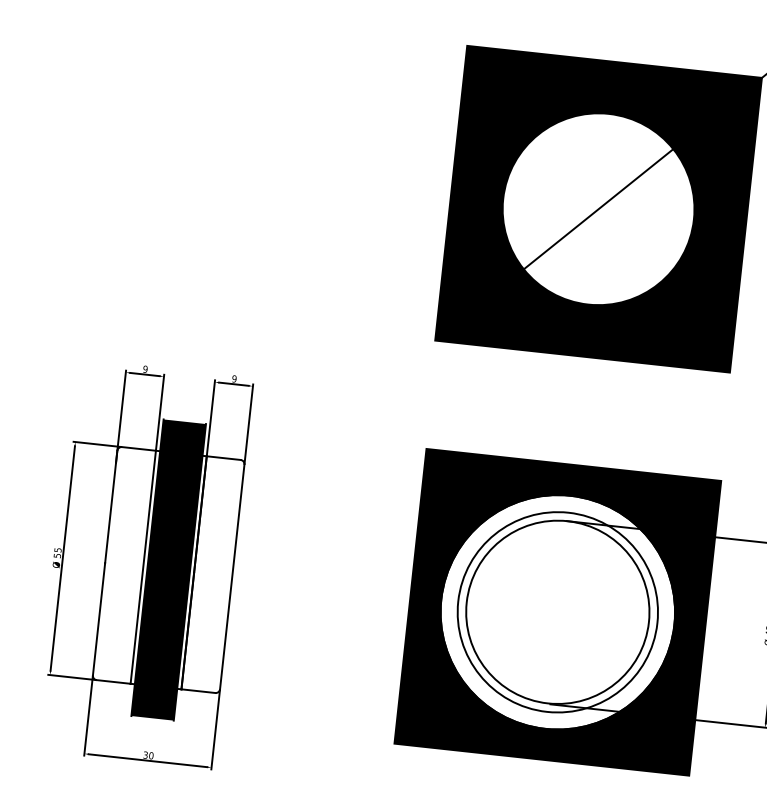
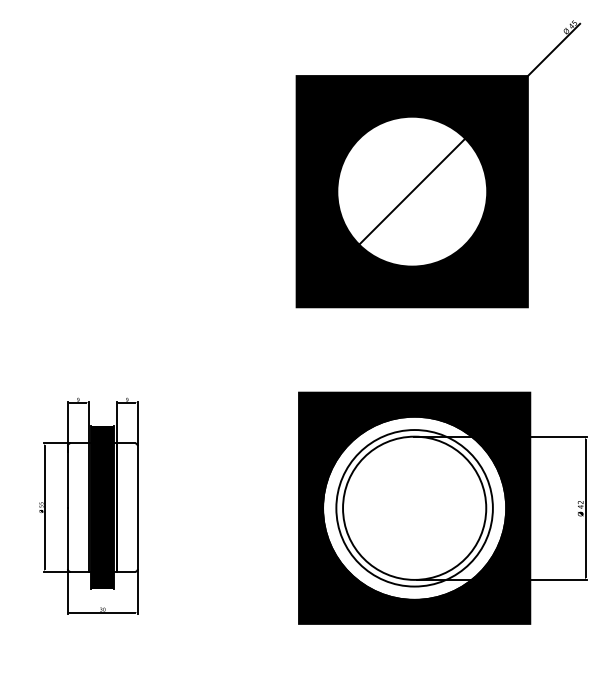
part: (143, 563) -> (88, 505), size x0.7

